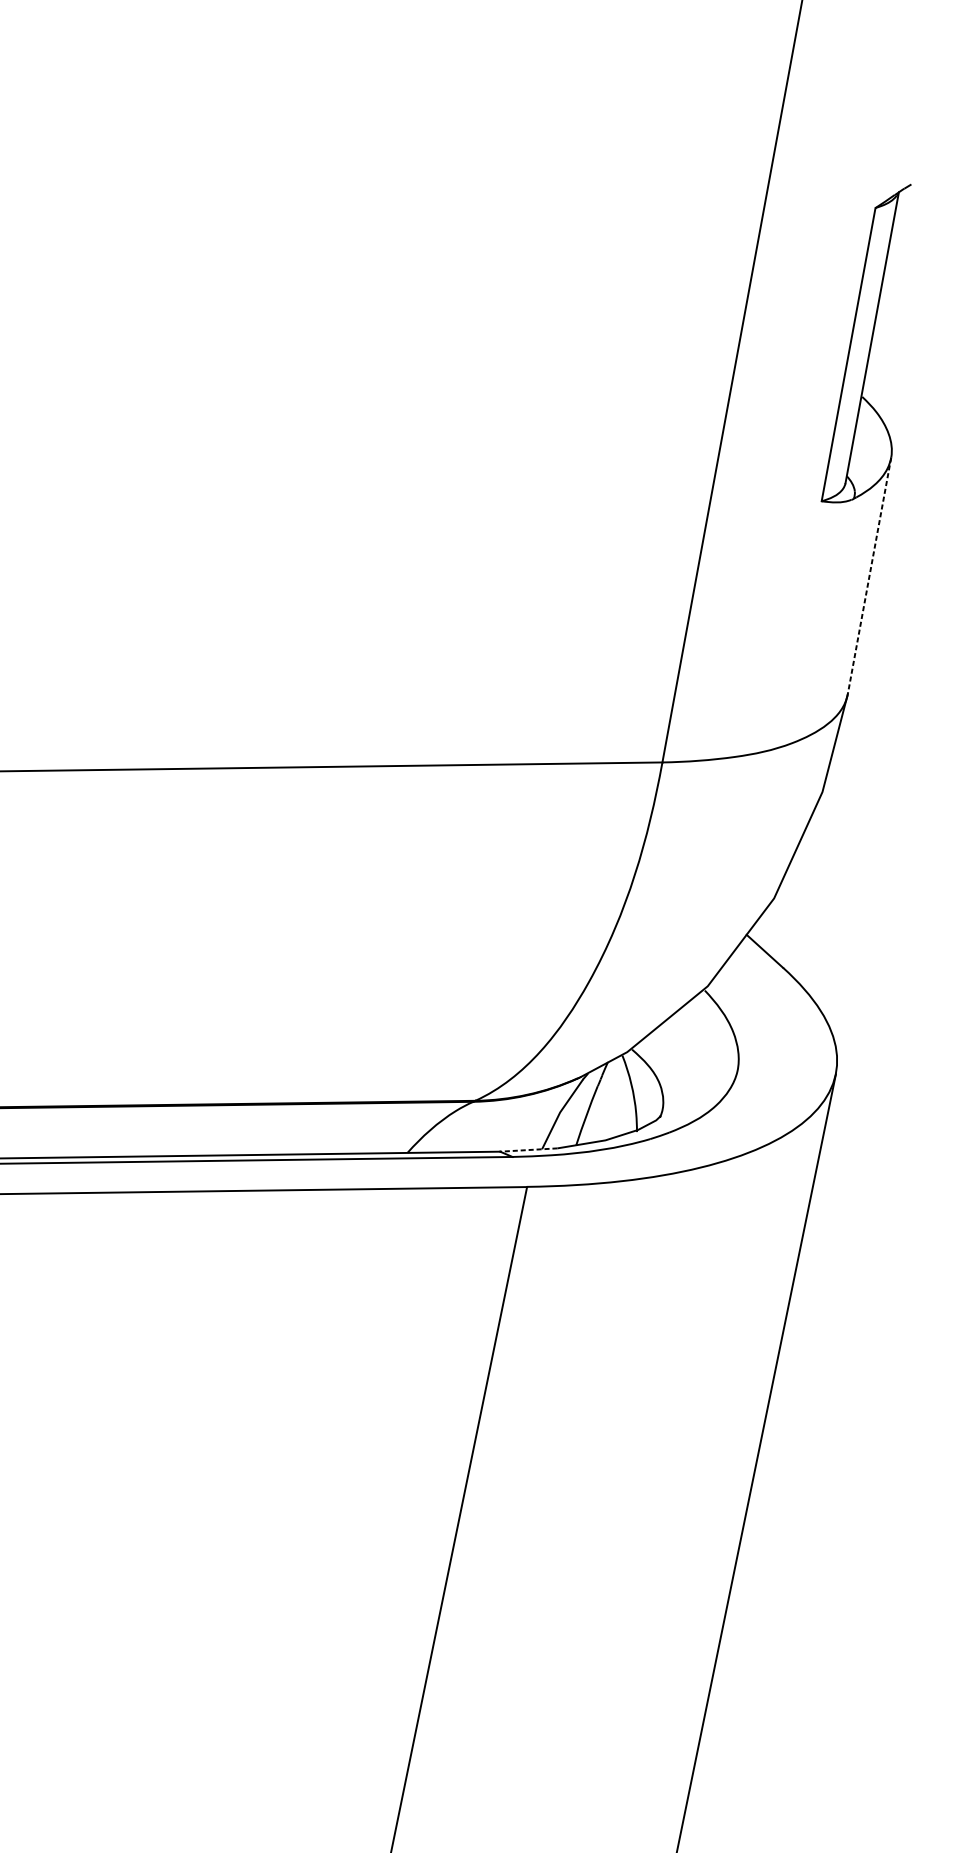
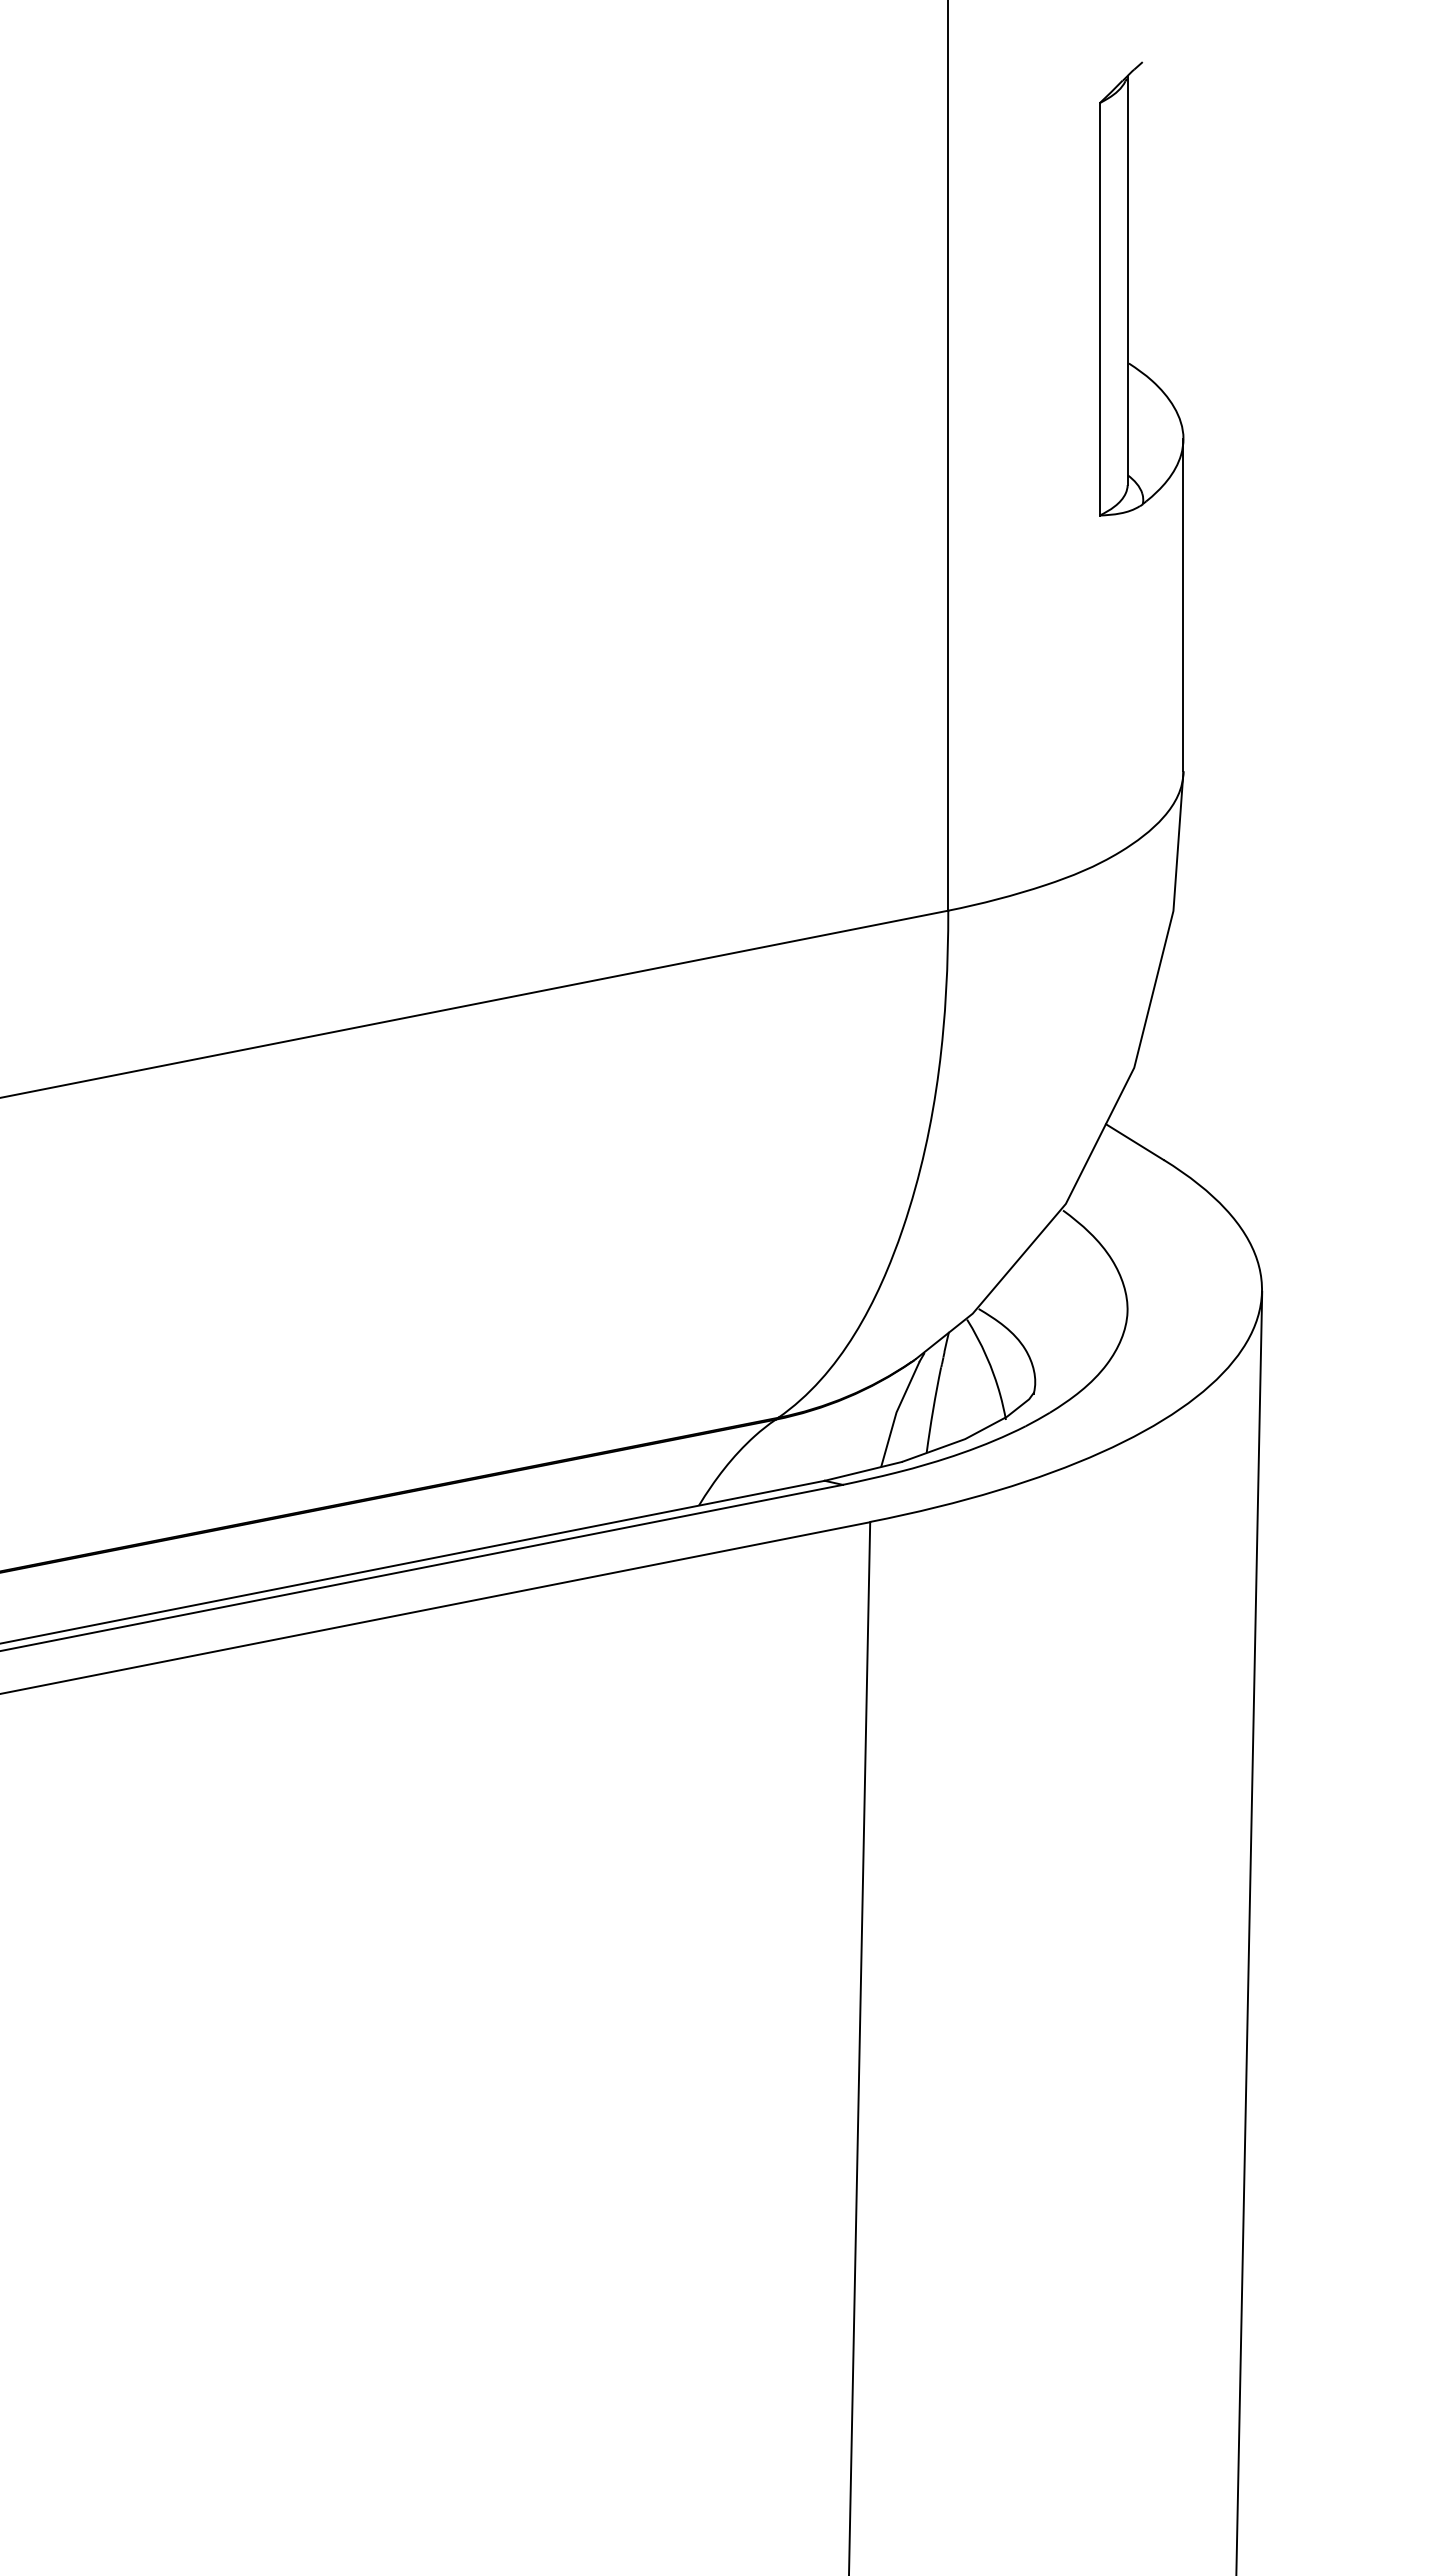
line: (869, 576) -> (1183, 605), dashed -> solid
line: (528, 1150) -> (863, 1471), dashed -> solid

